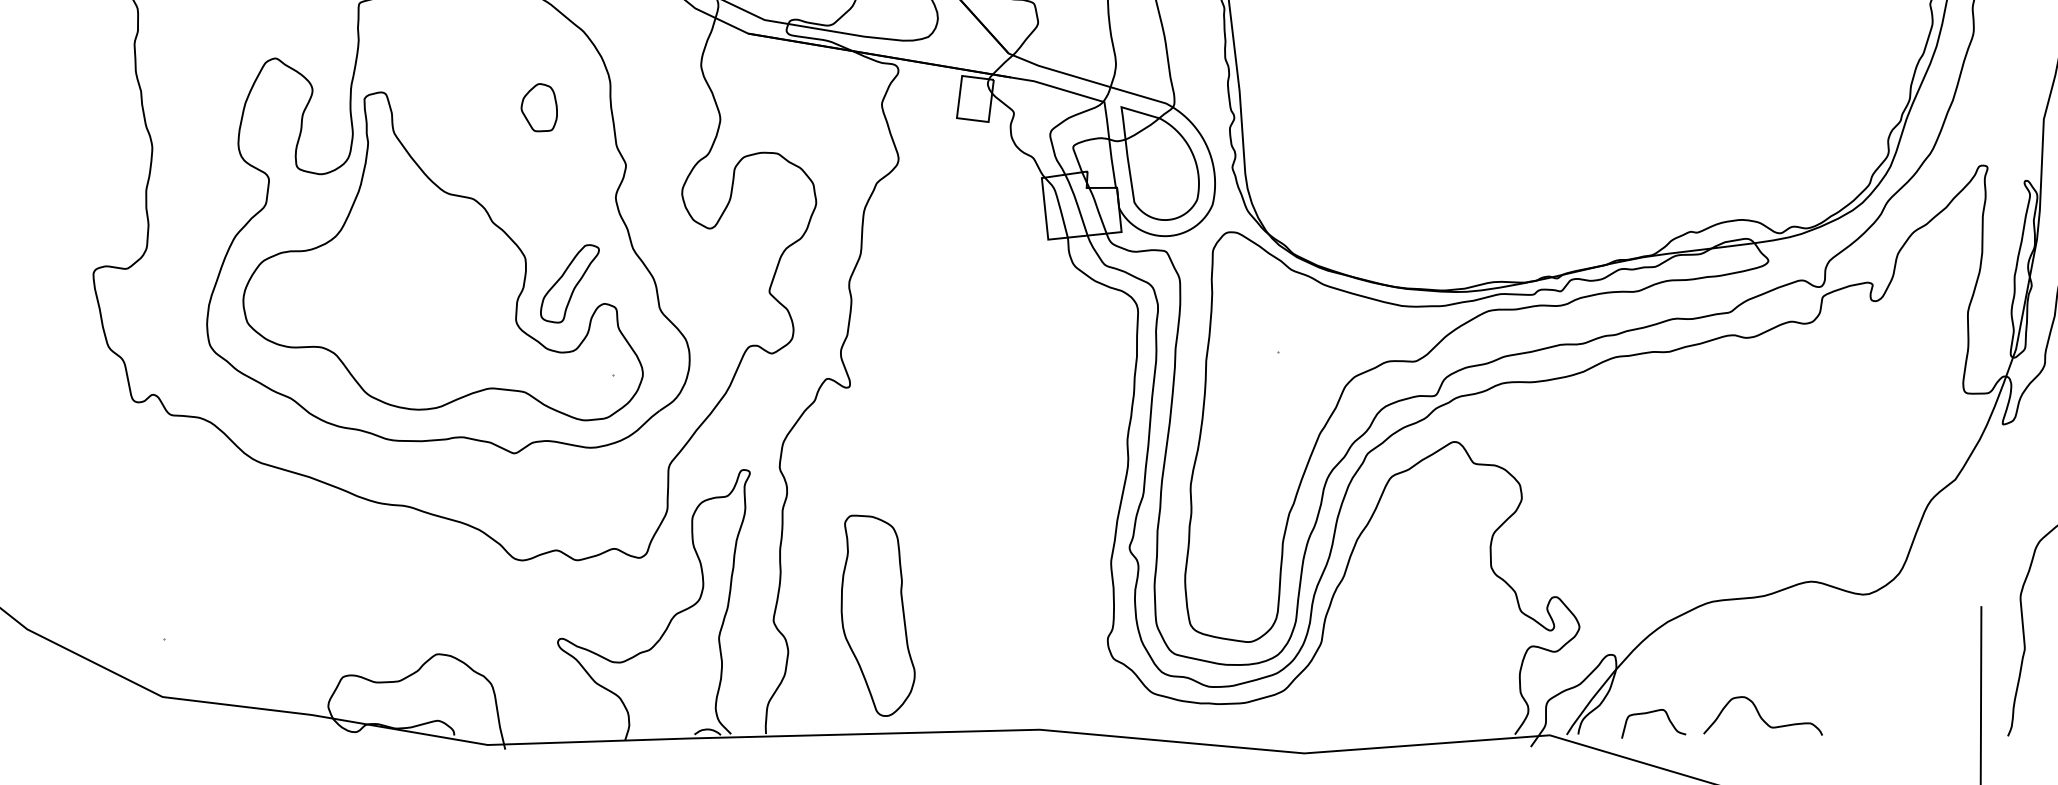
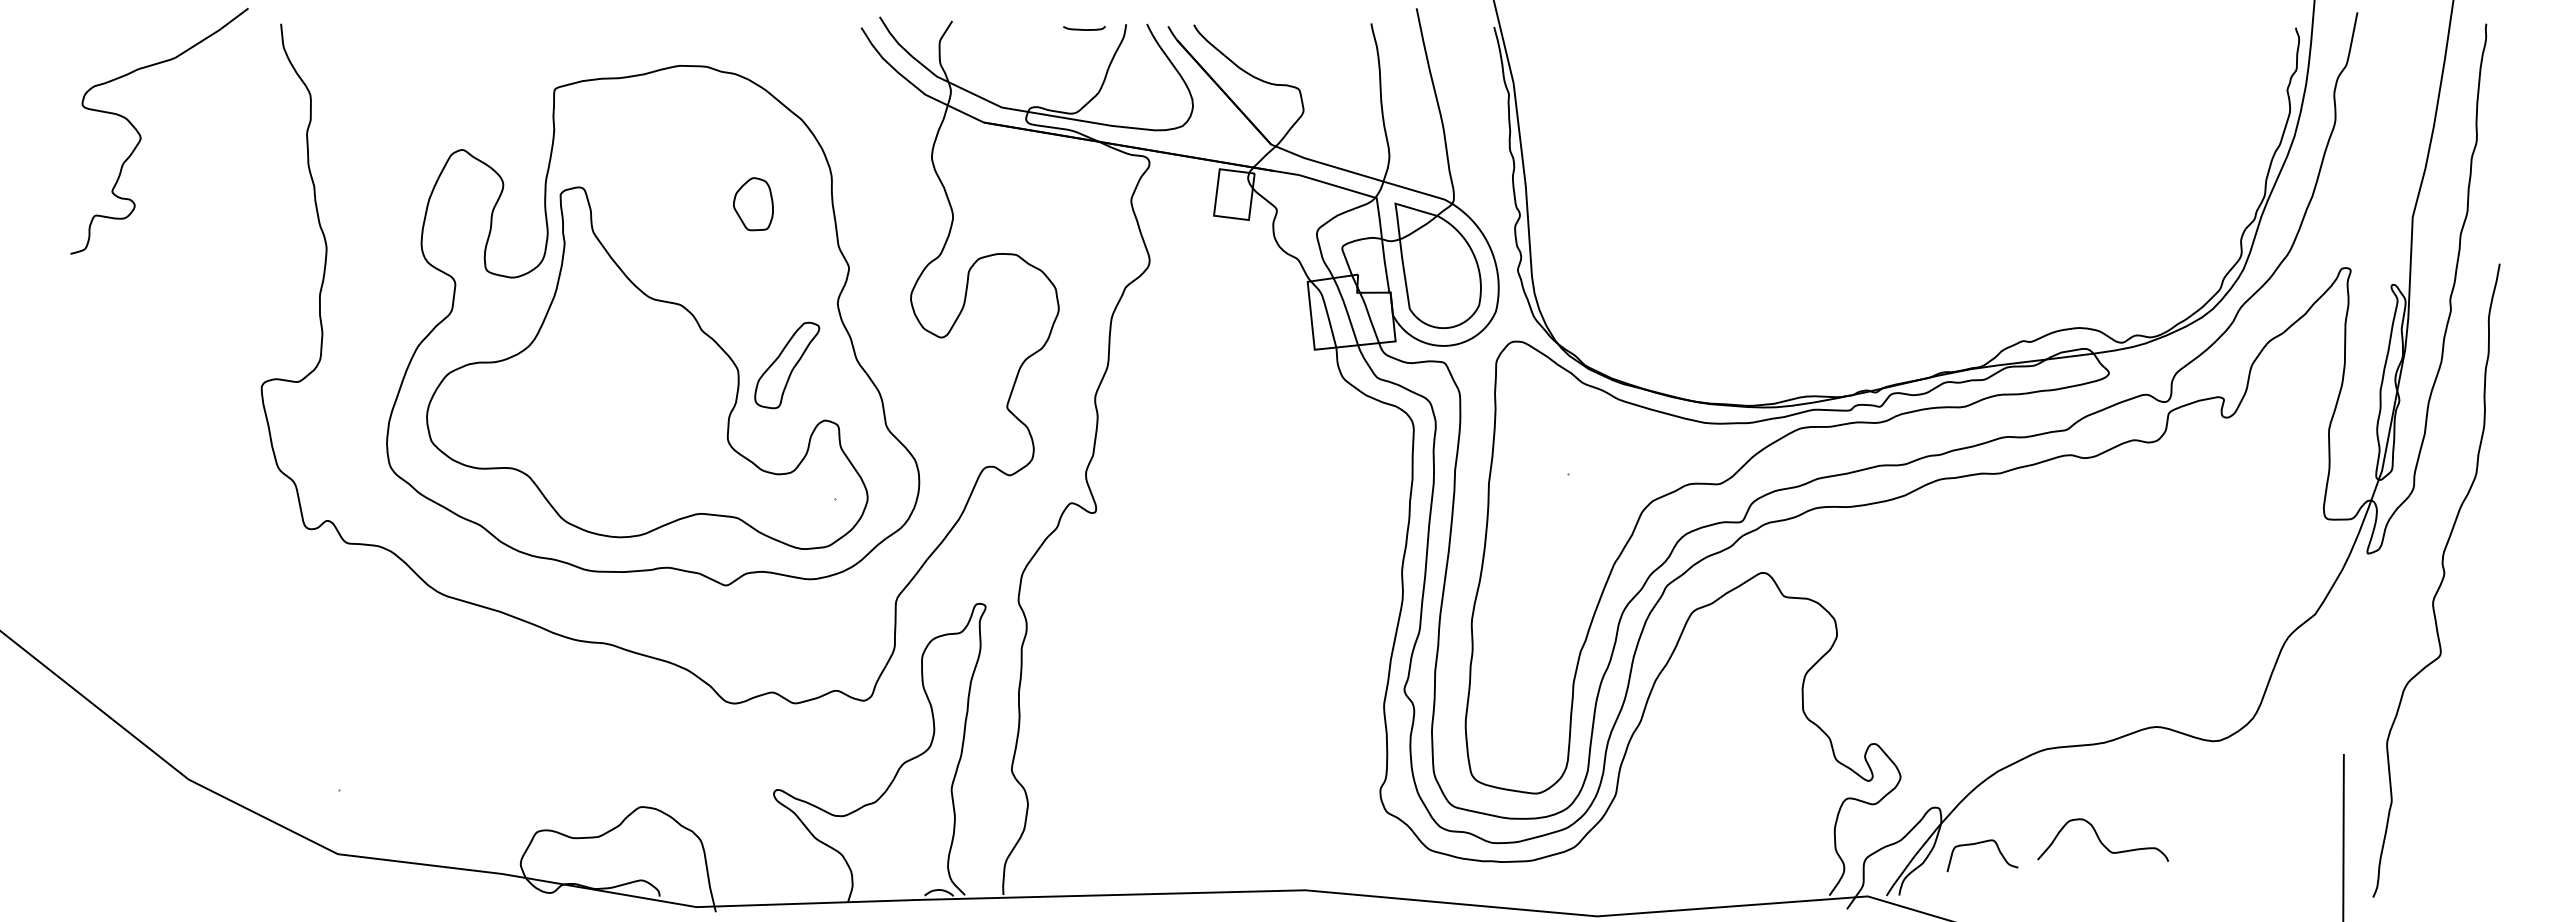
part: (570, 283) -> (787, 365), moved
part: (878, 615) -> (1127, 764), removed
curve: (1652, 712) -> (1981, 843), moved
curve: (1761, 716) -> (2101, 840), moved

